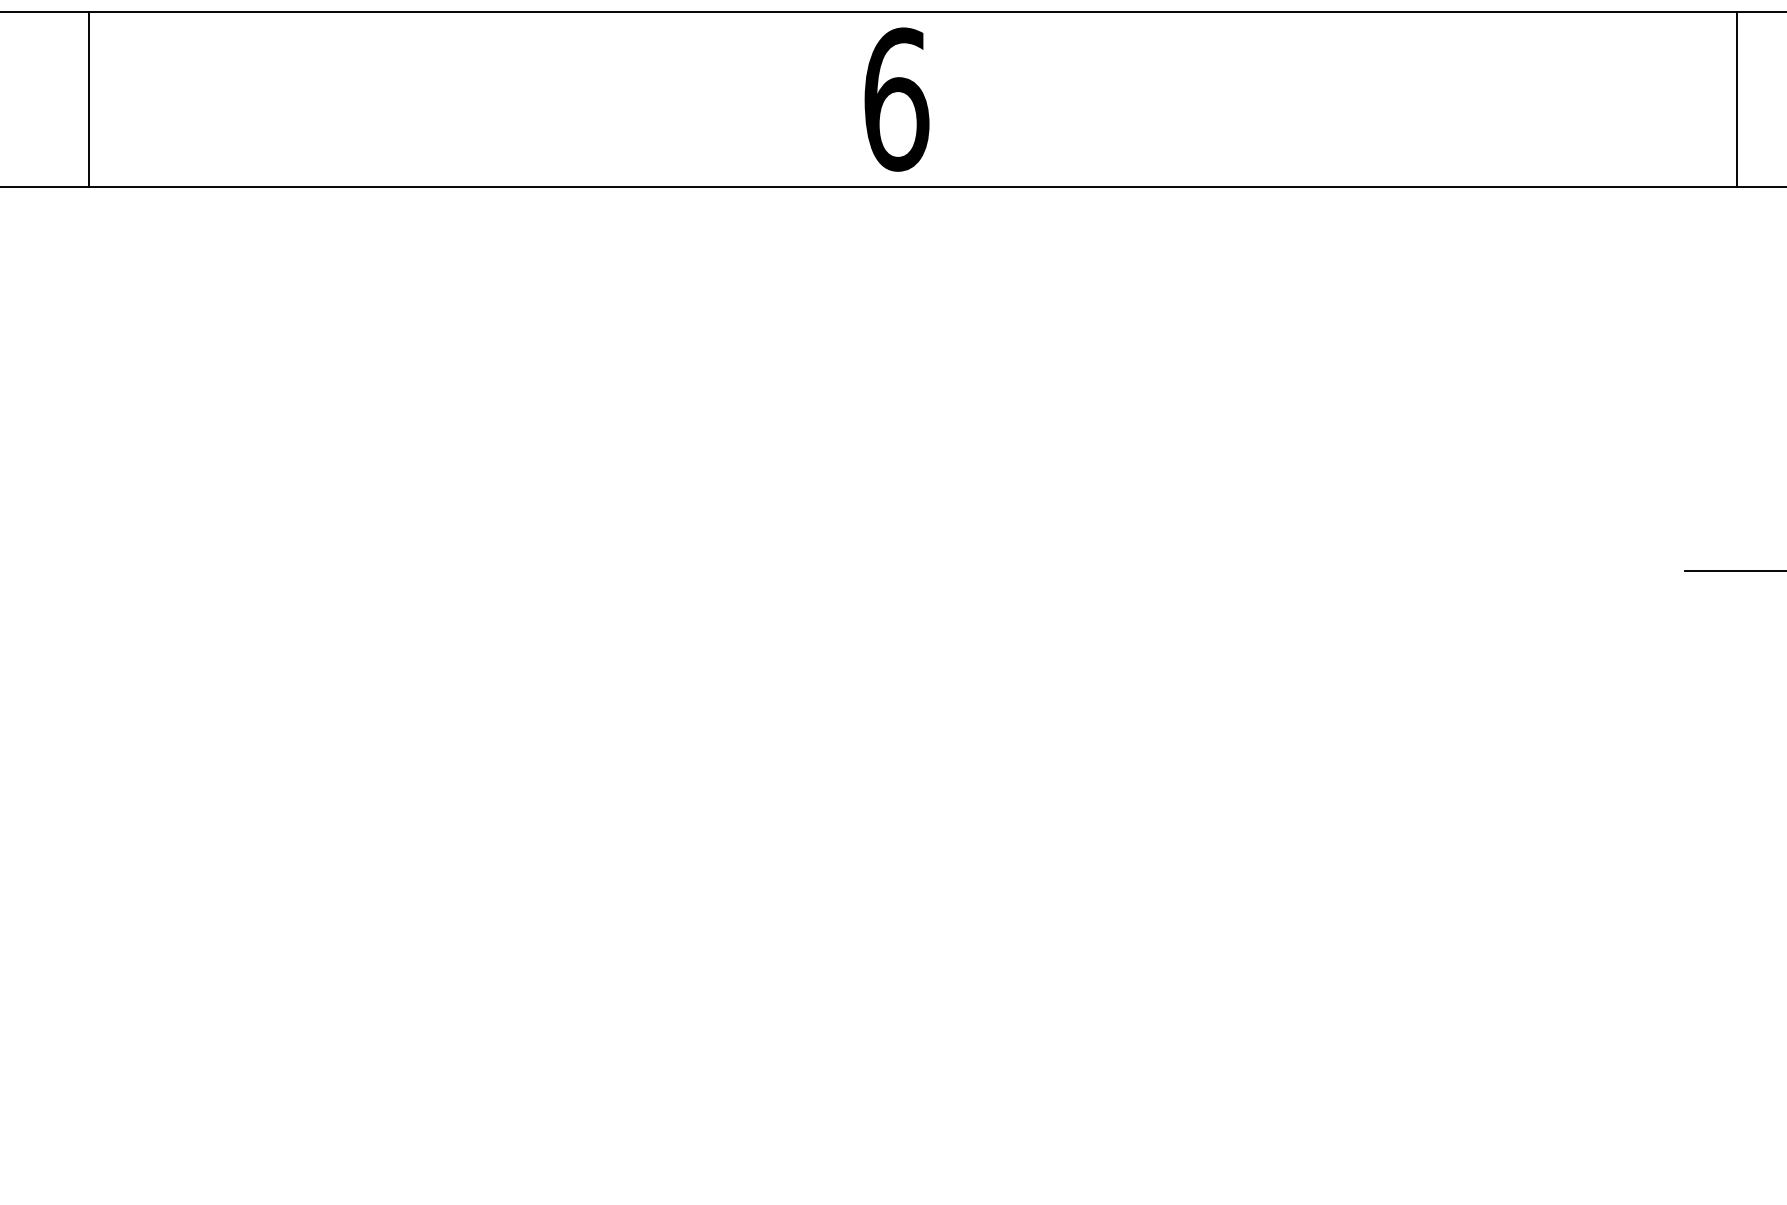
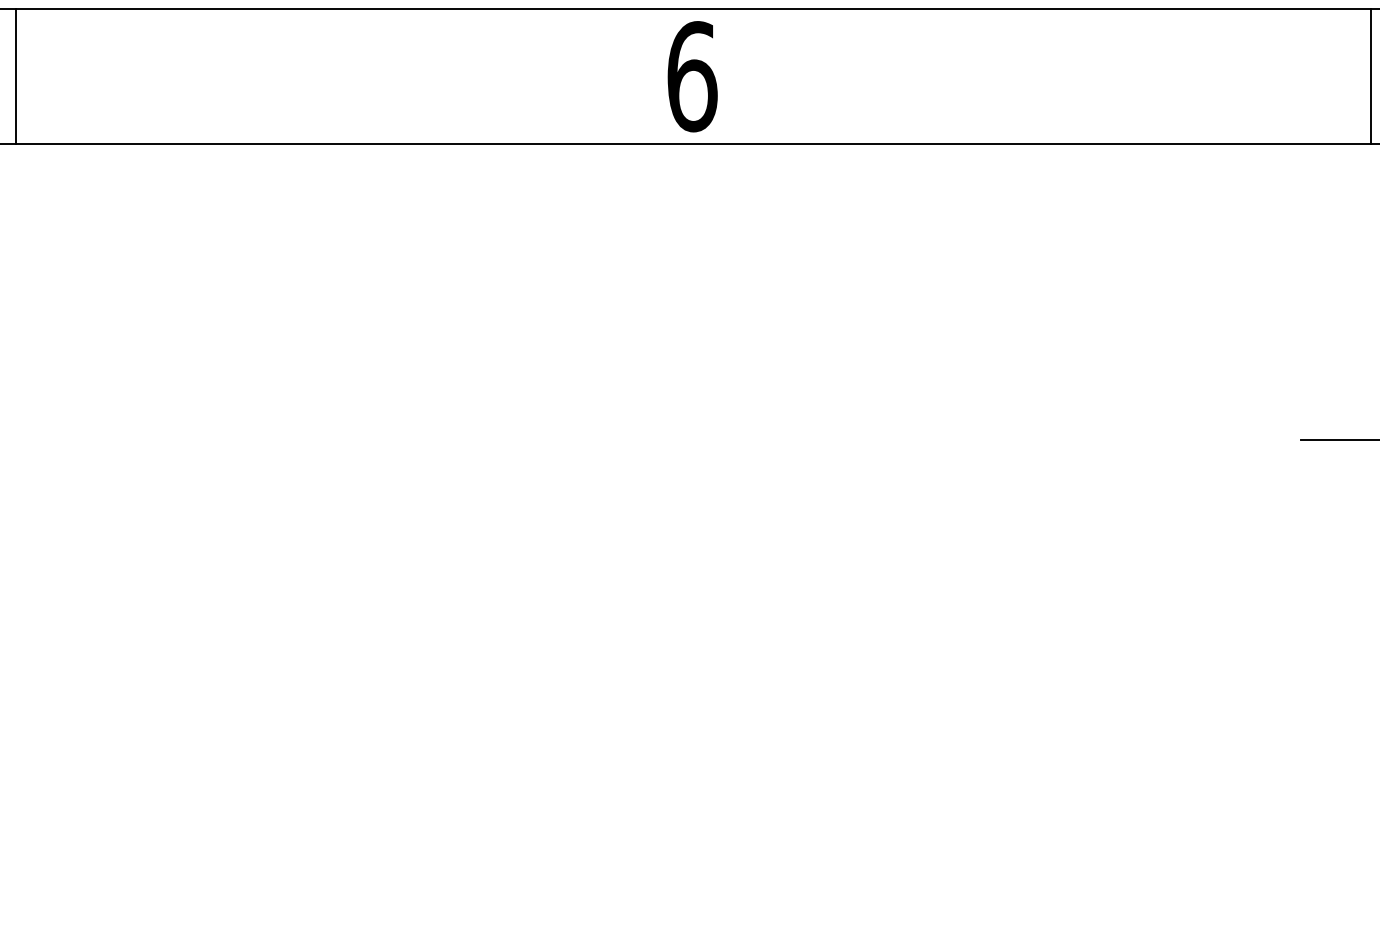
line: (88, 99) -> (16, 76), moved
line: (1737, 99) -> (1370, 76), moved

